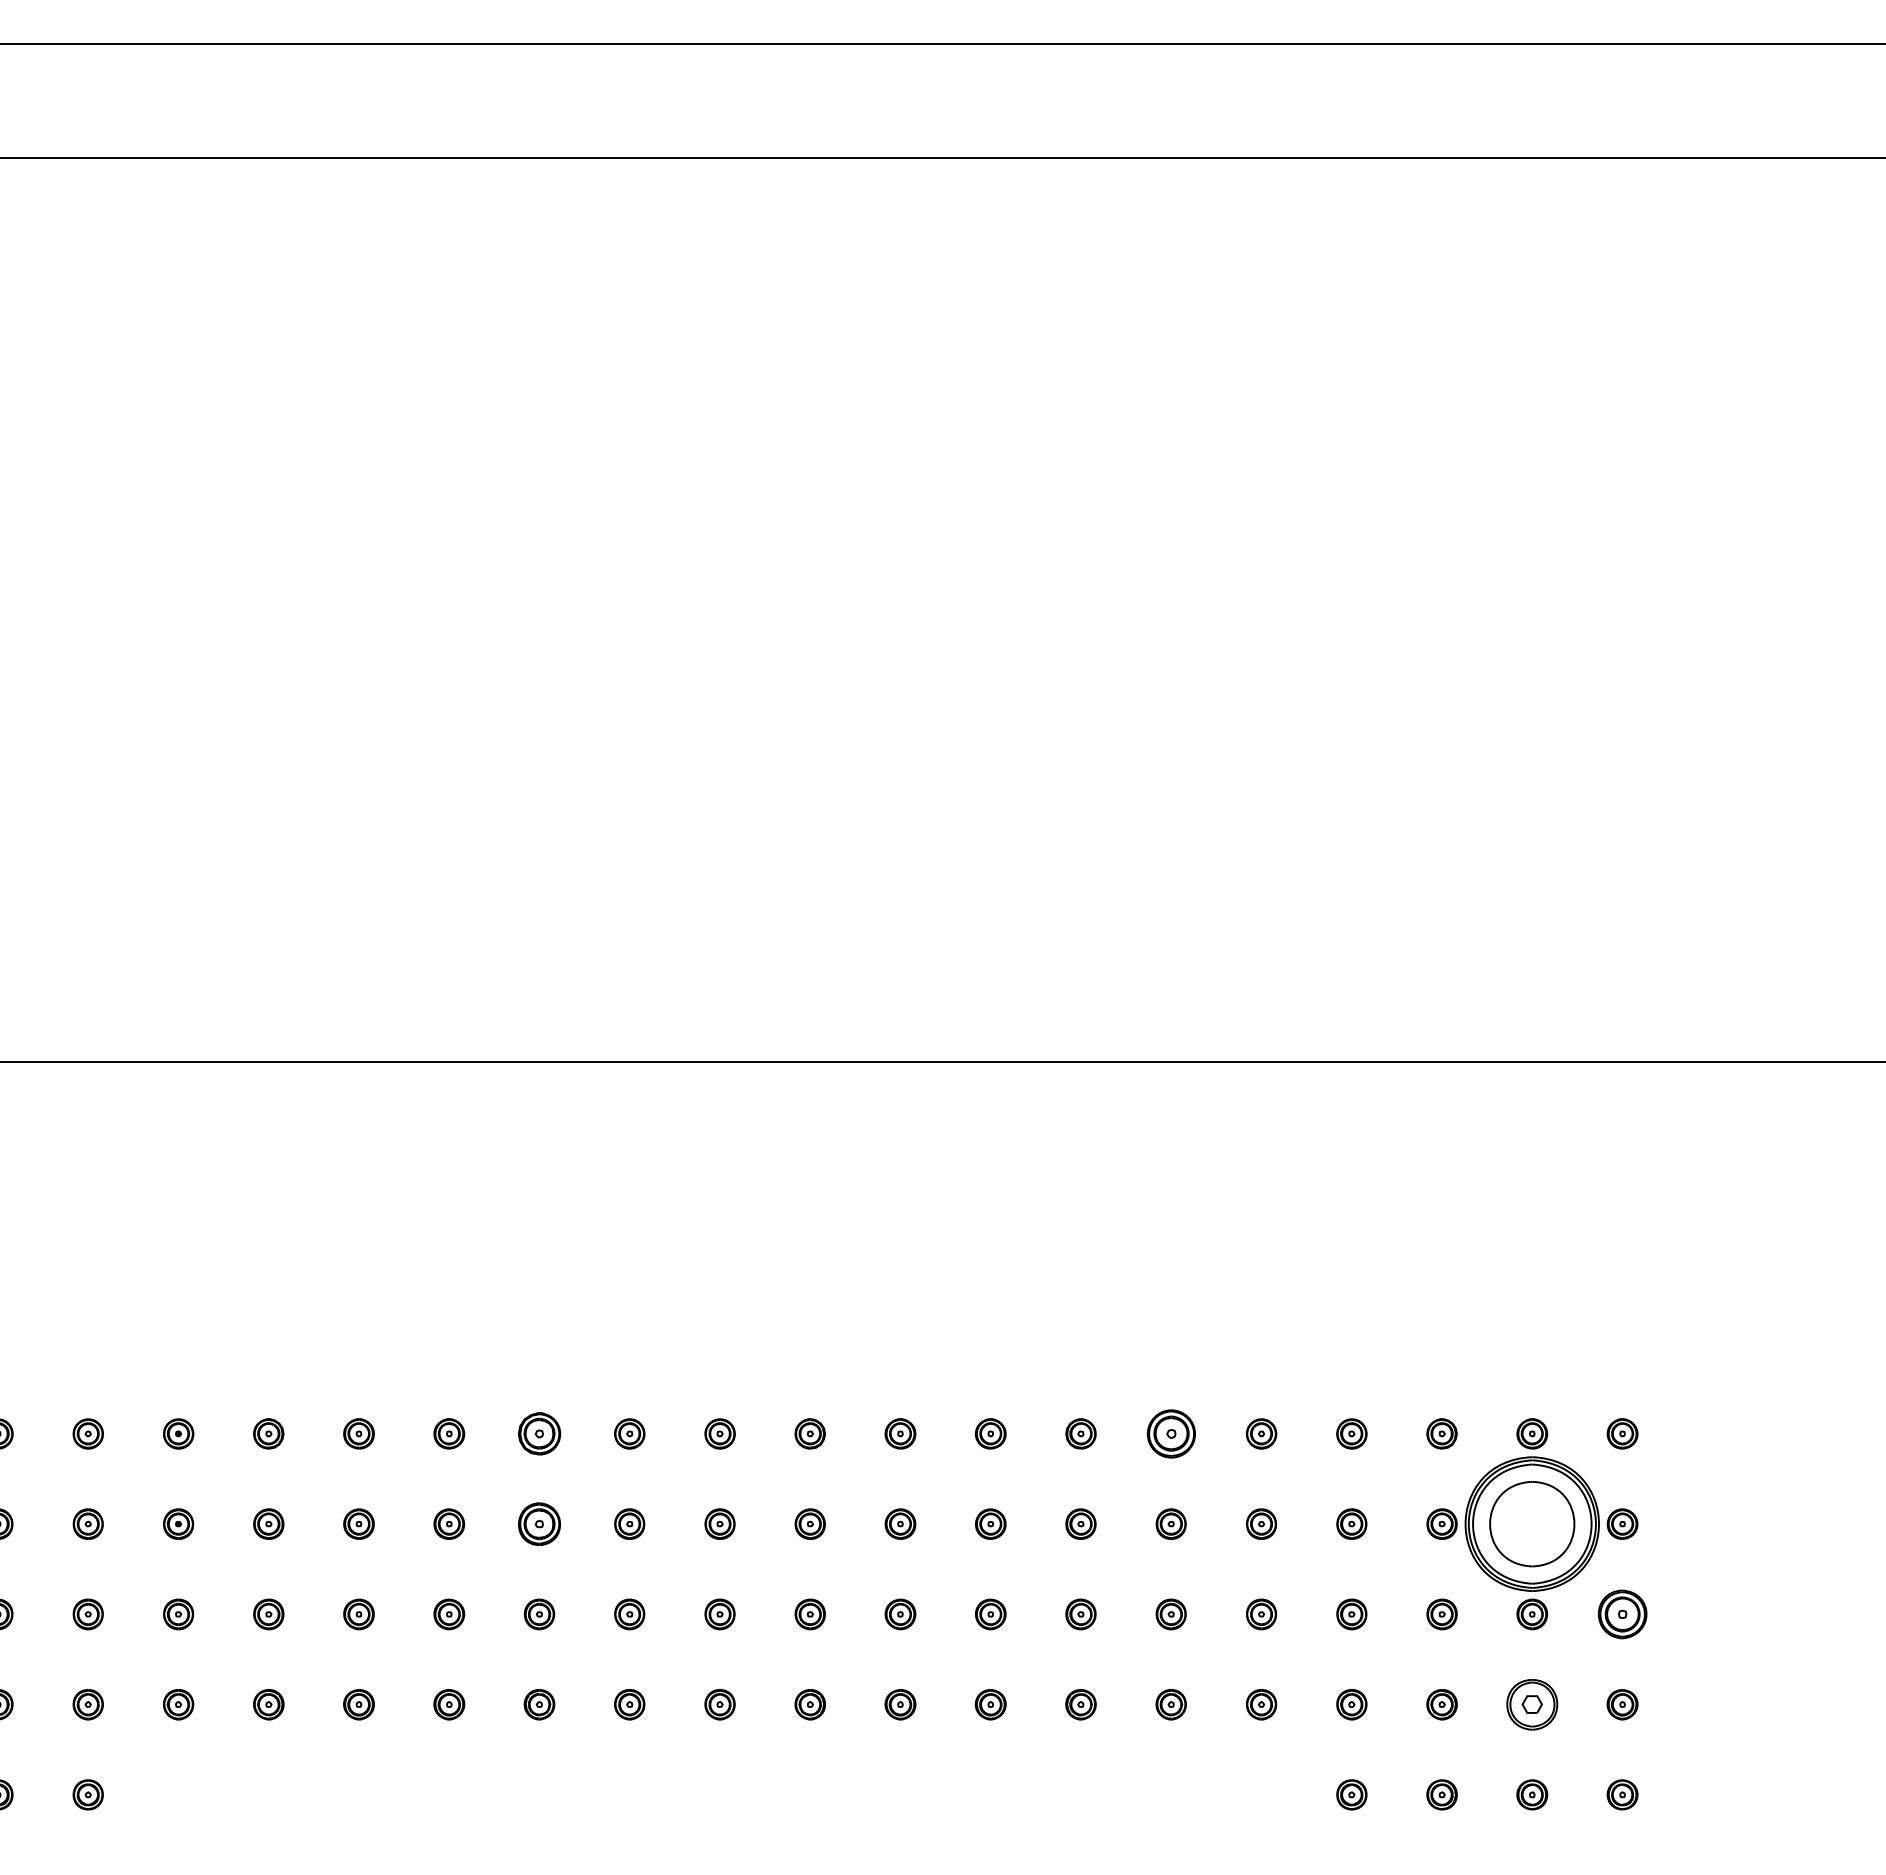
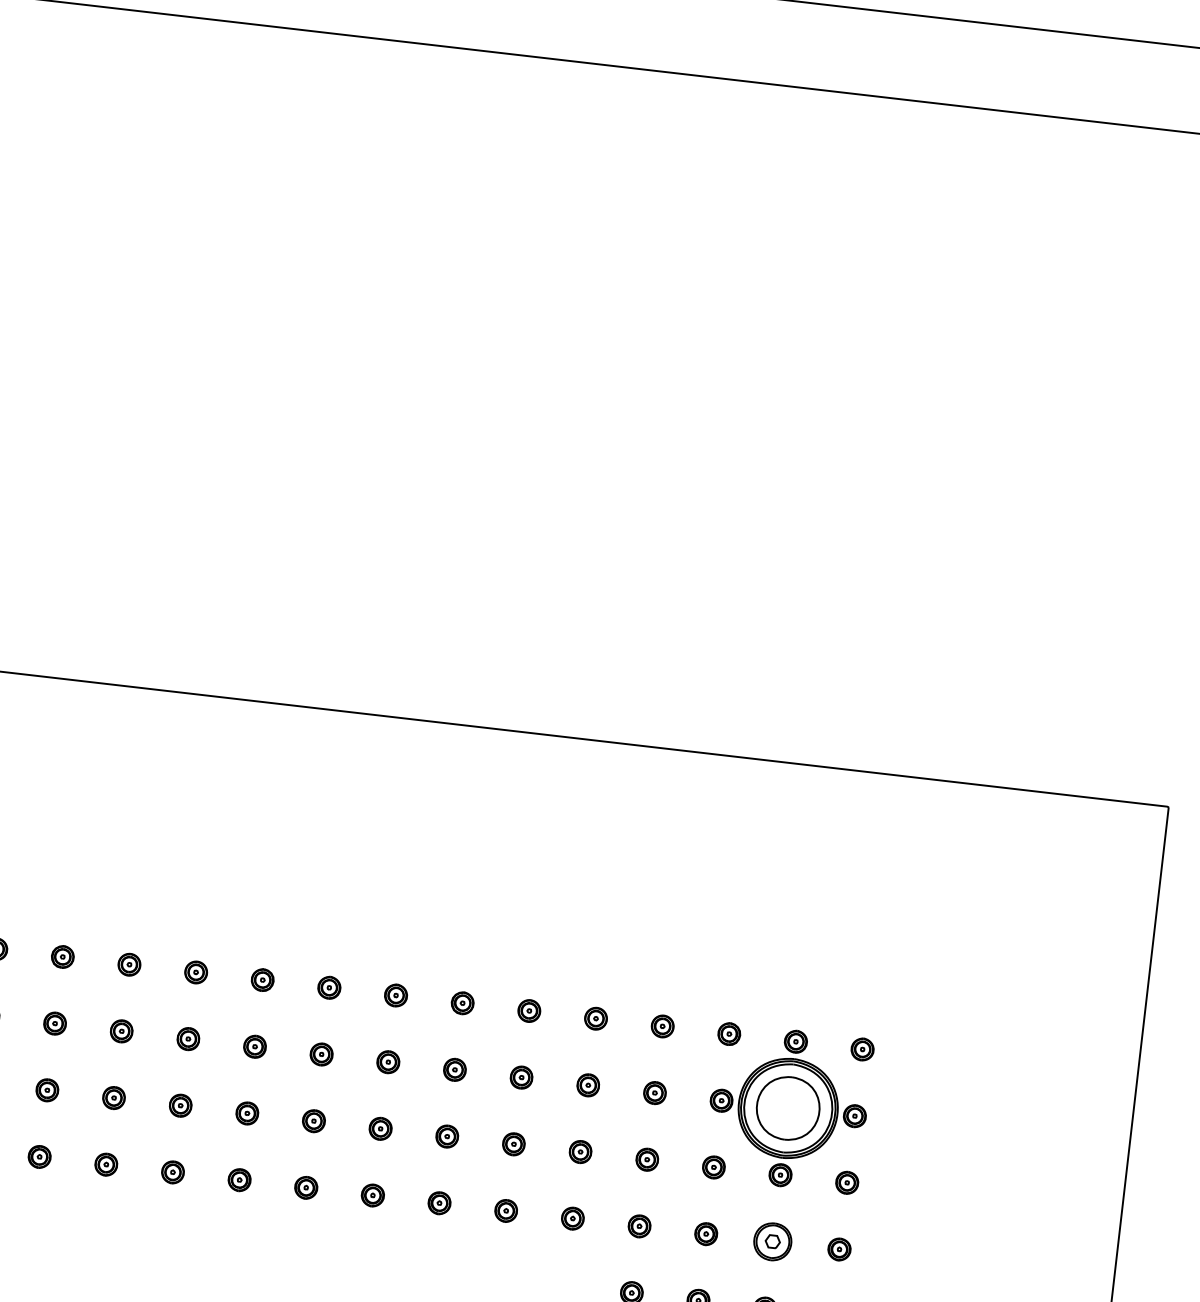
part: (539, 1433) -> (62, 956), size x0.71
part: (1170, 1433) -> (528, 1010), size x0.62
part: (539, 1523) -> (55, 1023), size x0.71
part: (1622, 1614) -> (847, 1182), size x0.62

